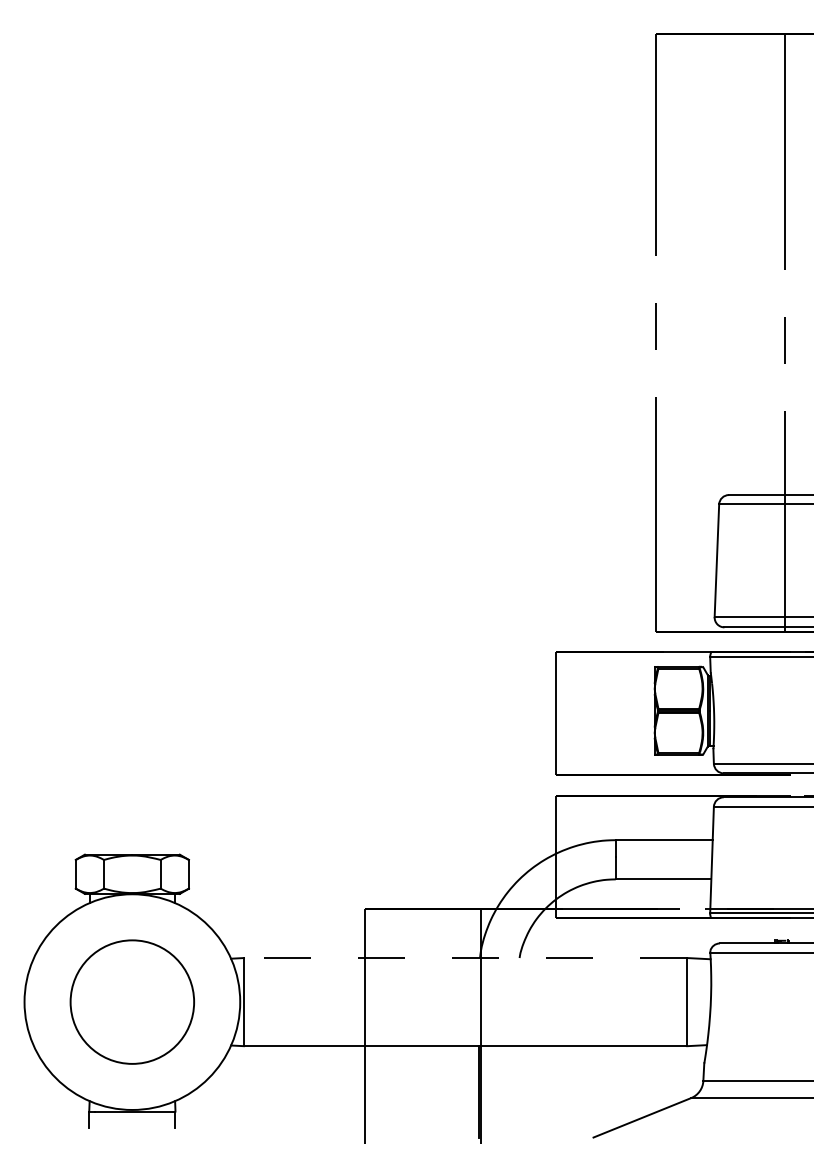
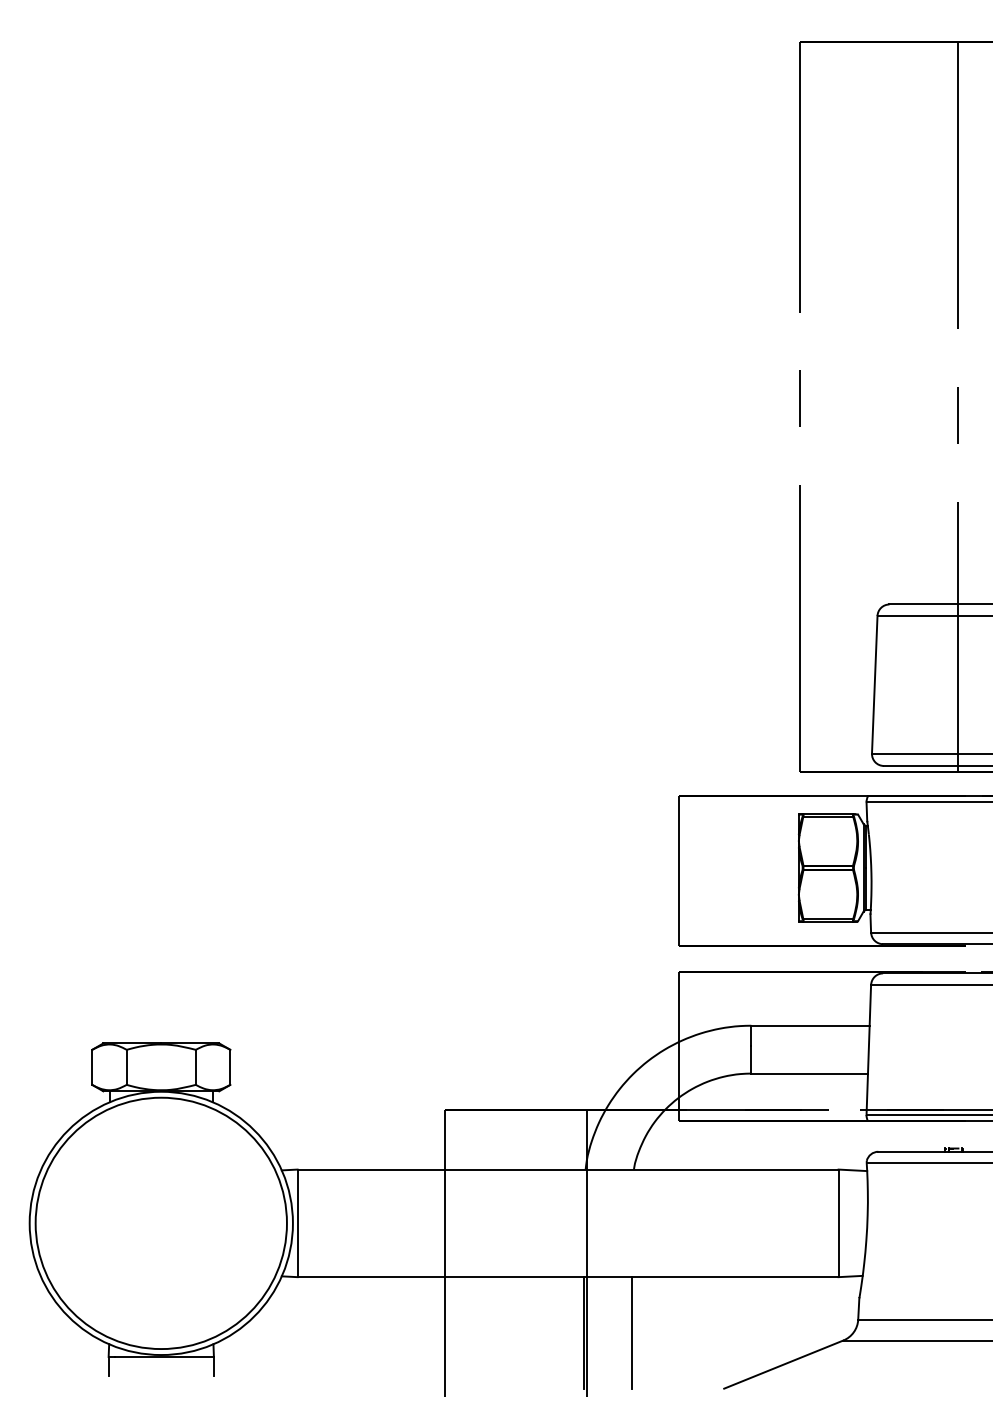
line: (465, 957) -> (567, 1169), dashed -> solid
circle: (131, 1002) -> (160, 1223), size x1.67
line: (517, 1091) -> (631, 1332), added

